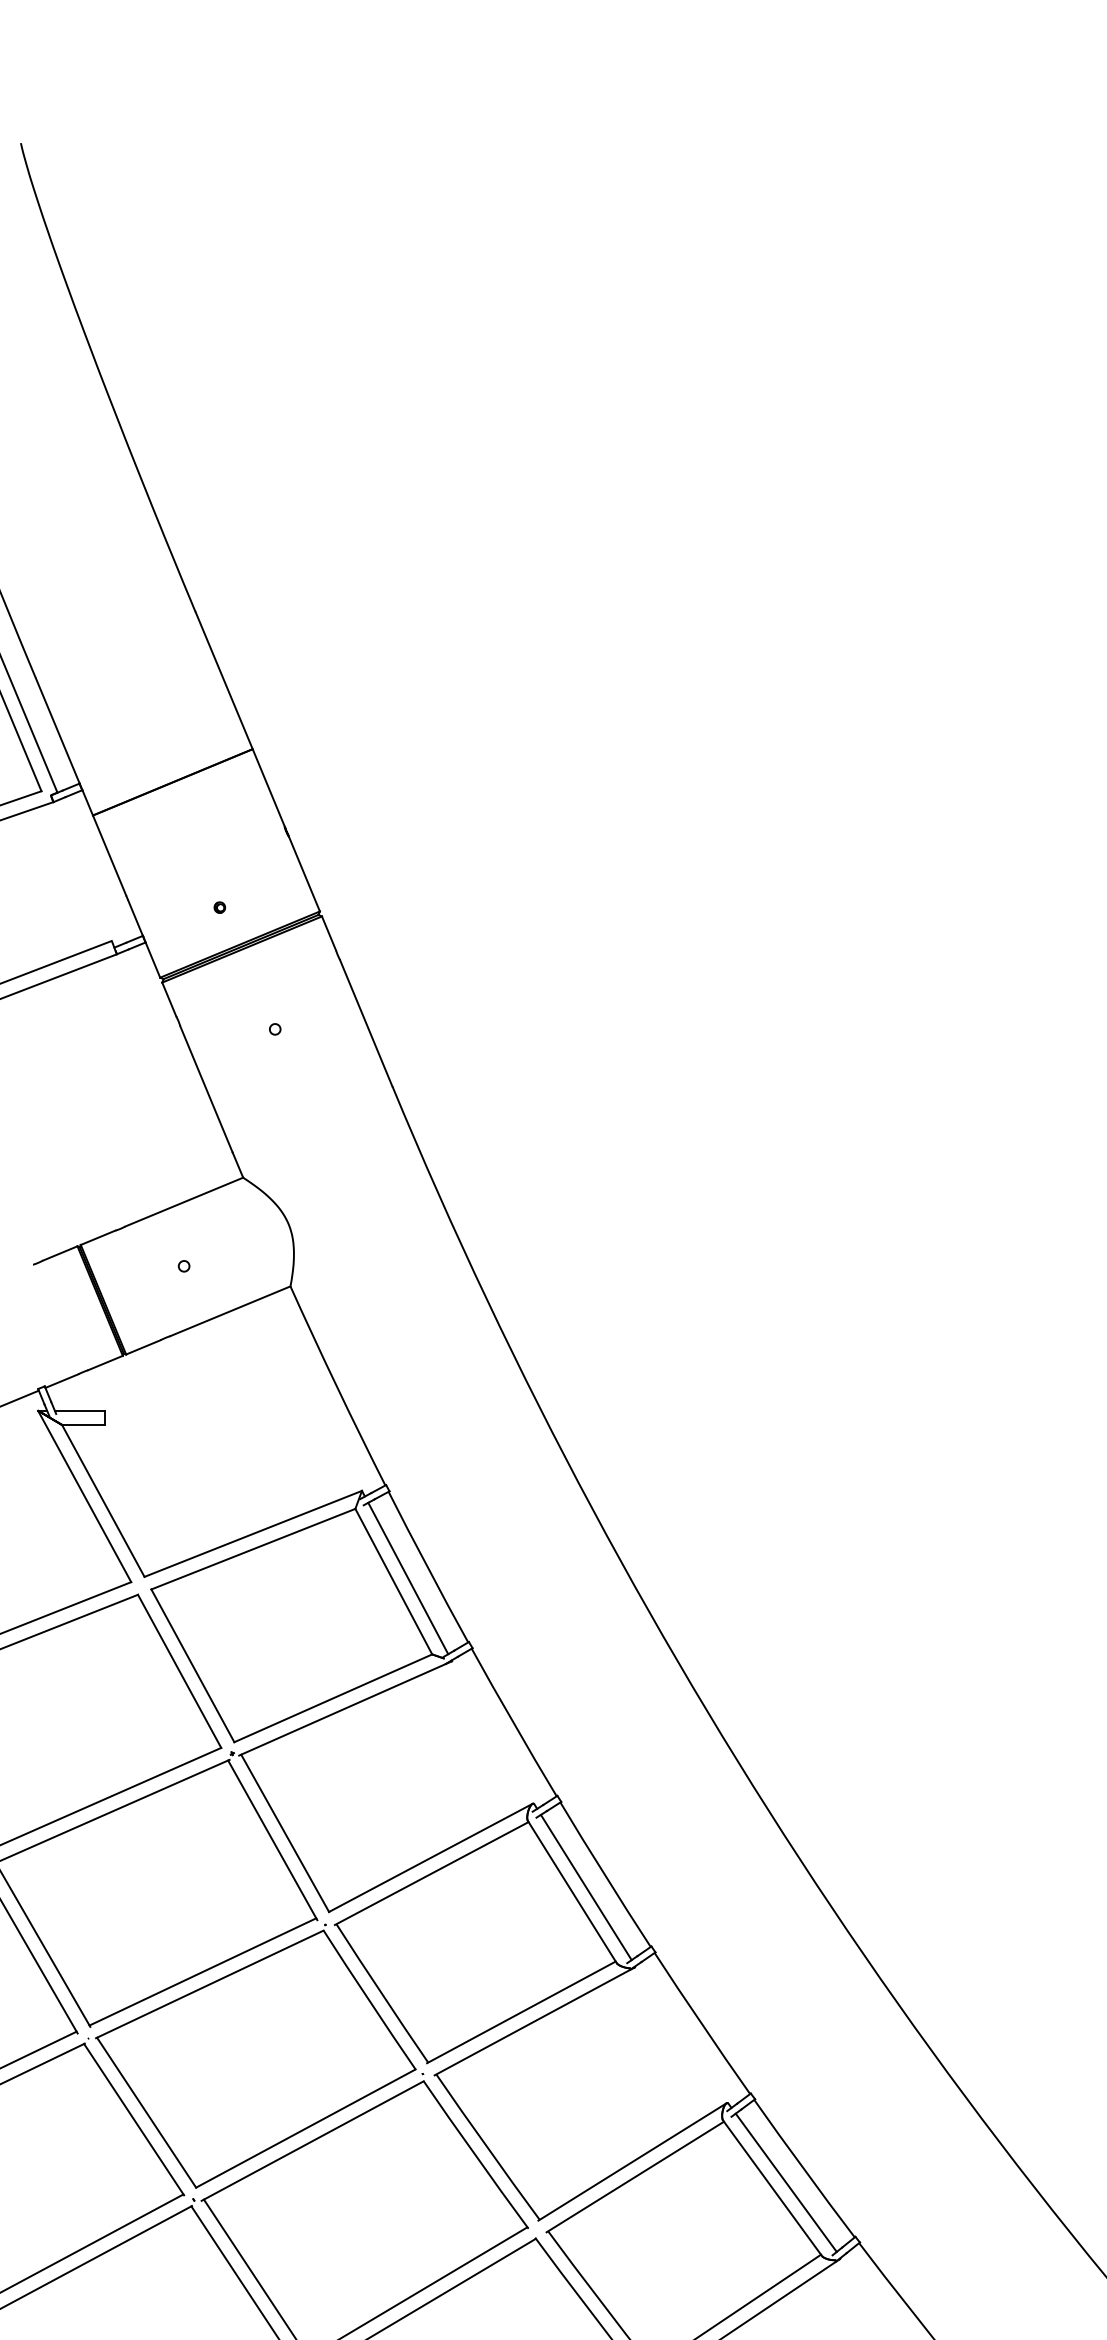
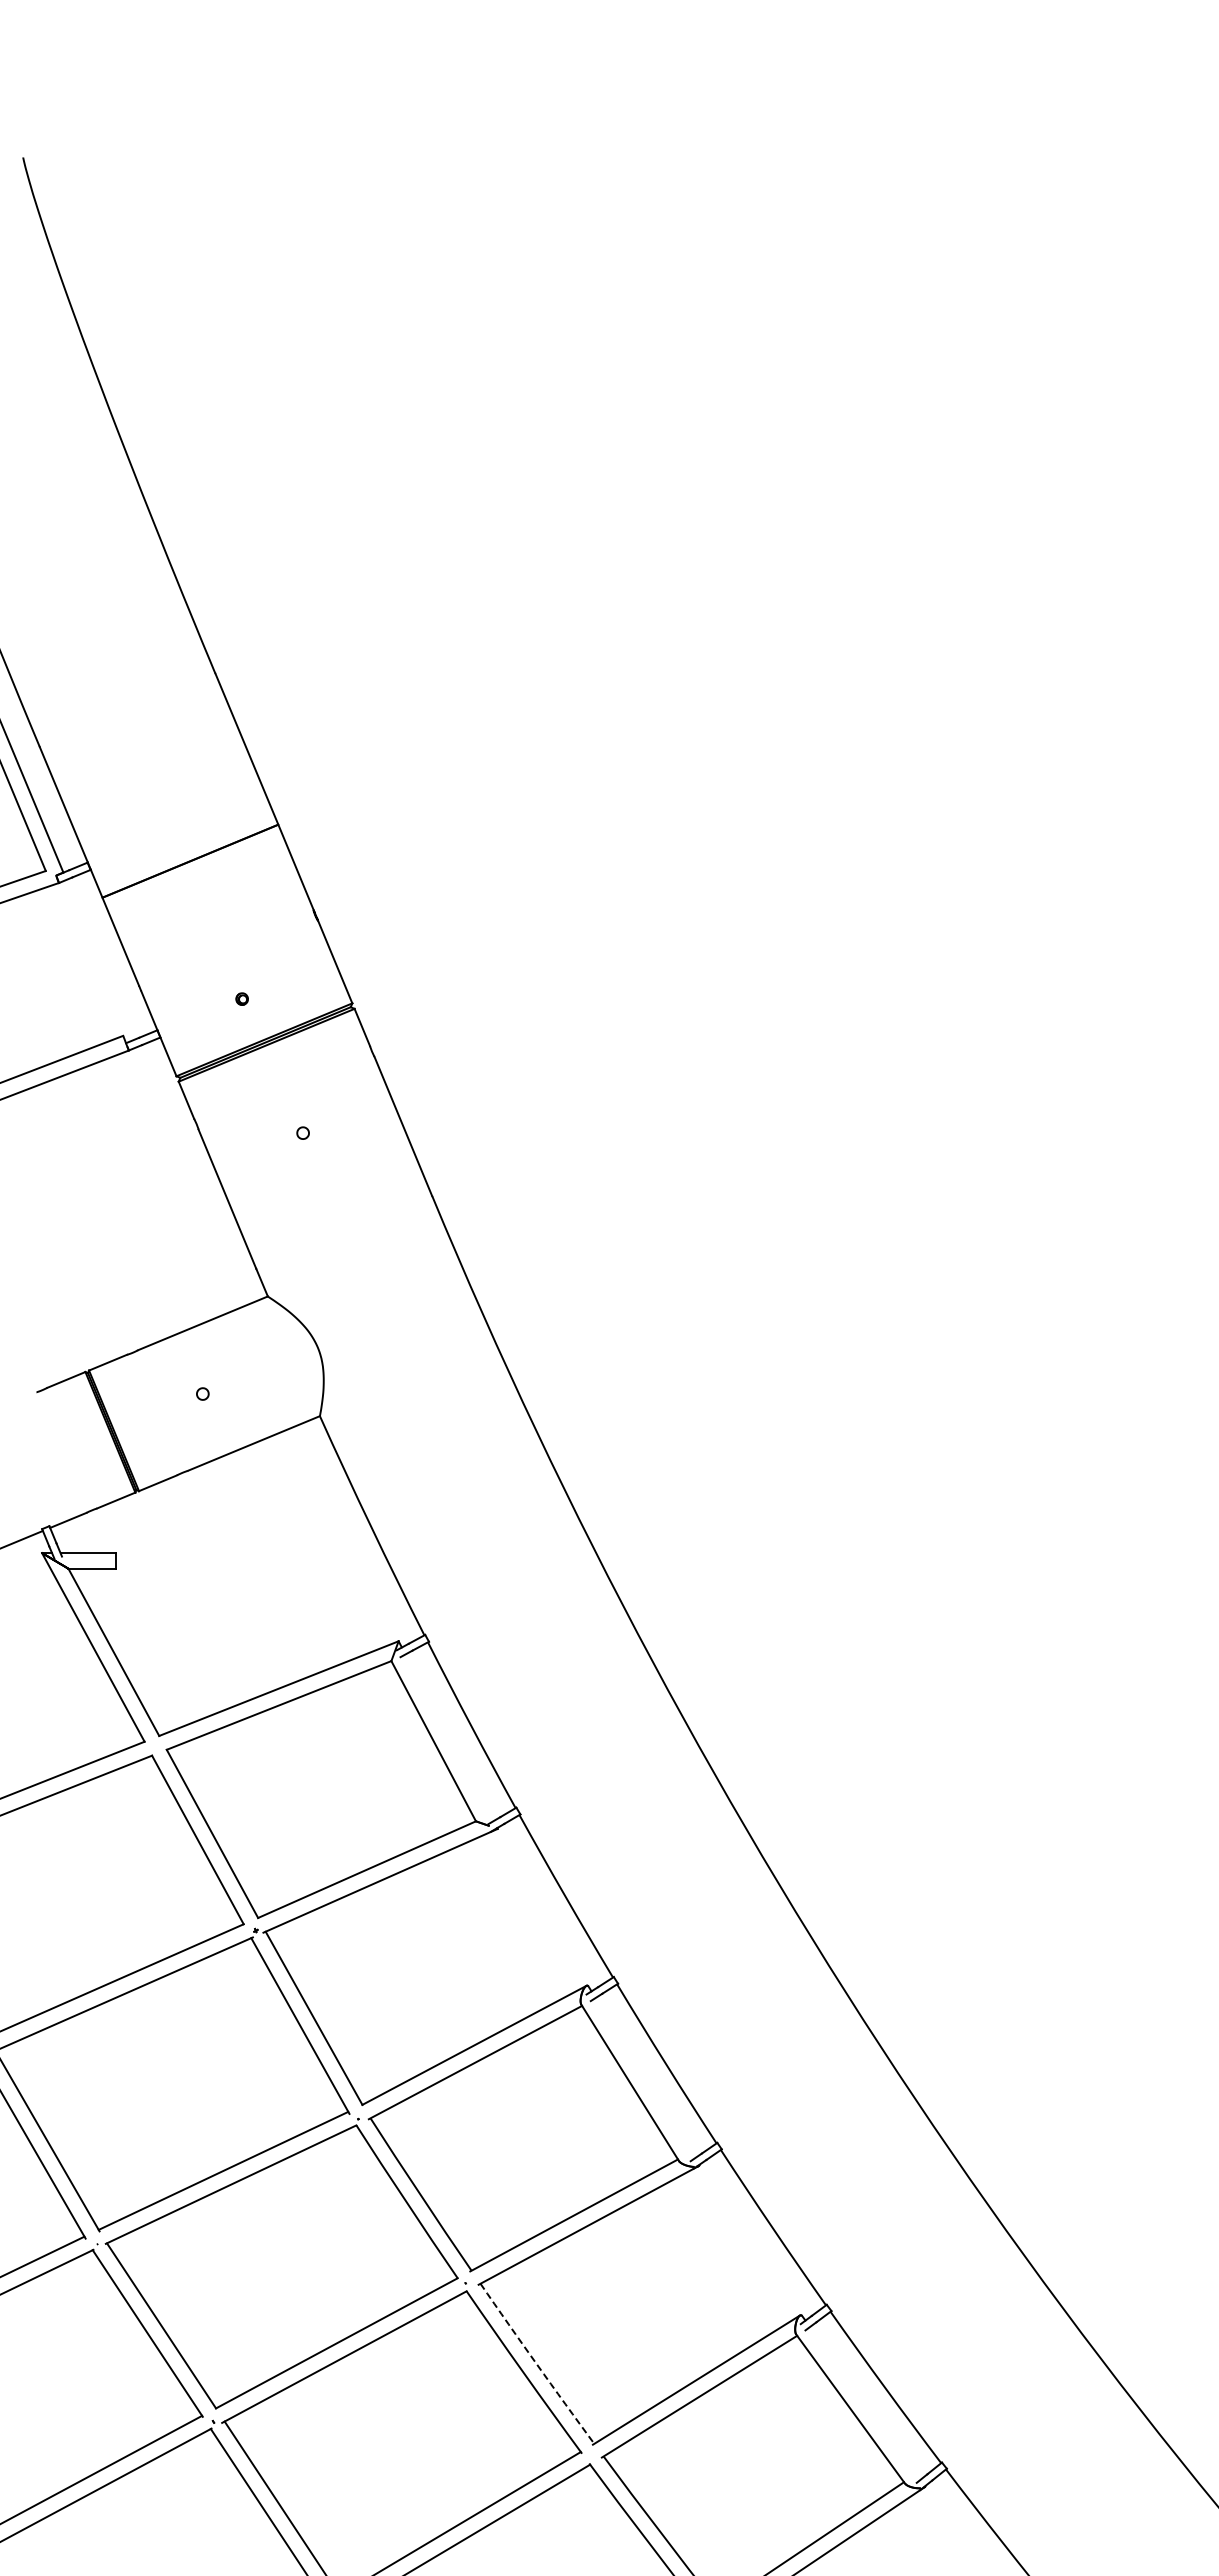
line: (408, 1578) -> (449, 1737), removed
line: (586, 1887) -> (645, 2077), removed
arc: (487, 2147) -> (536, 2364), solid -> dashed
line: (786, 2182) -> (865, 2402), removed

